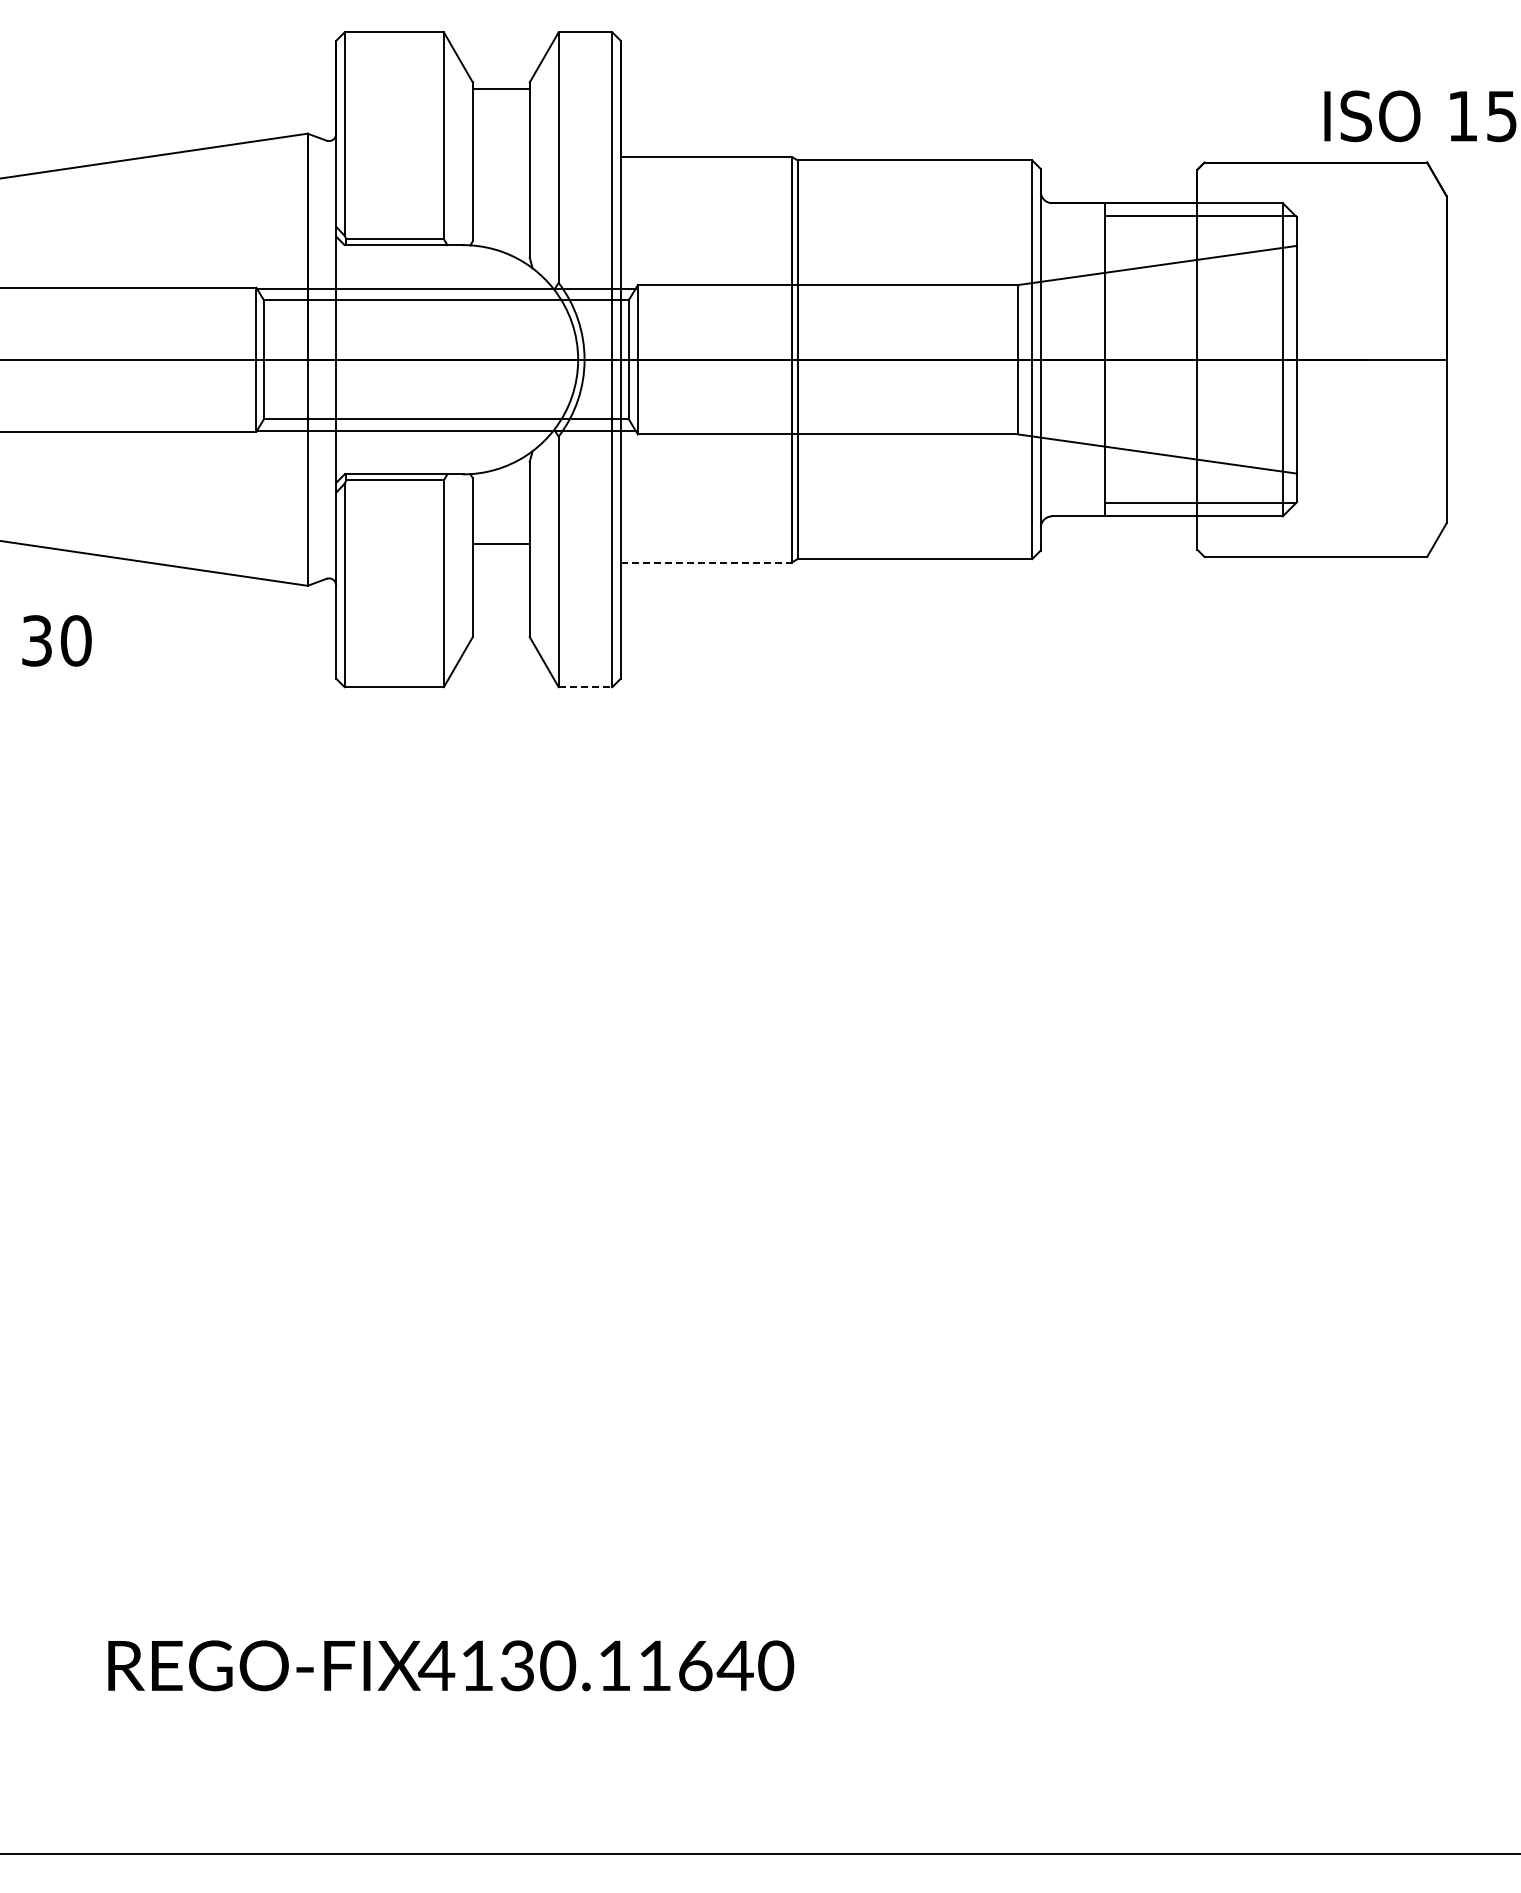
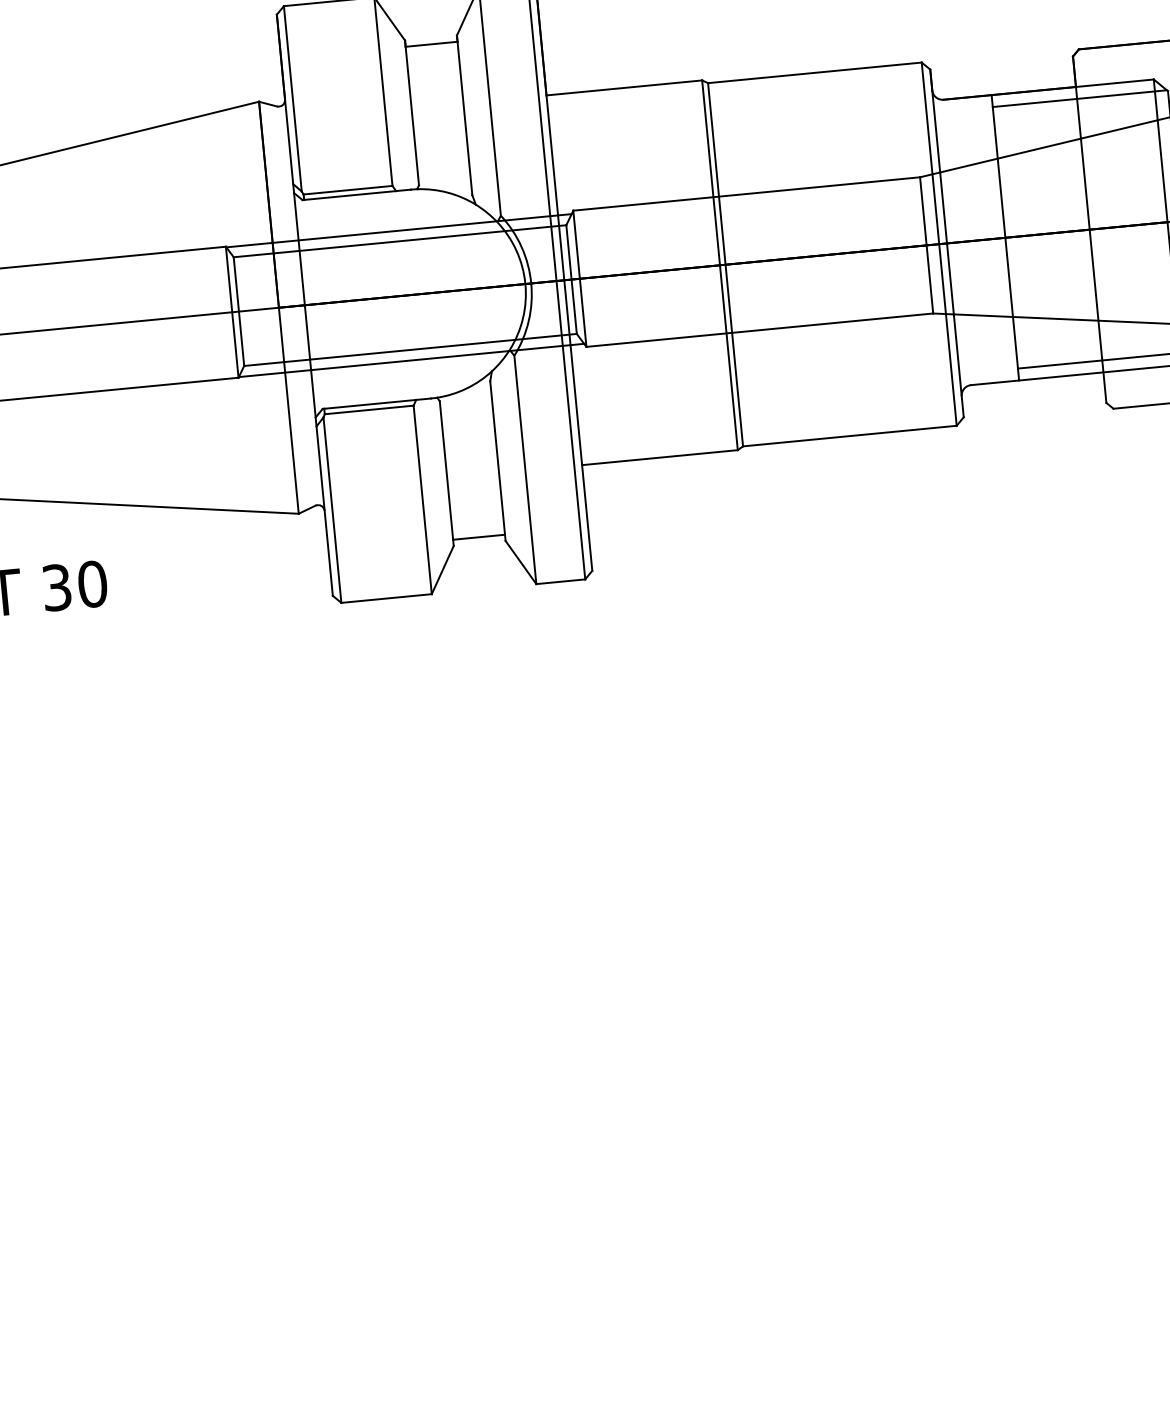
line: (500, 544) -> (478, 537), moved
line: (706, 562) -> (660, 457), dashed -> solid
line: (585, 687) -> (560, 582), dashed -> solid

